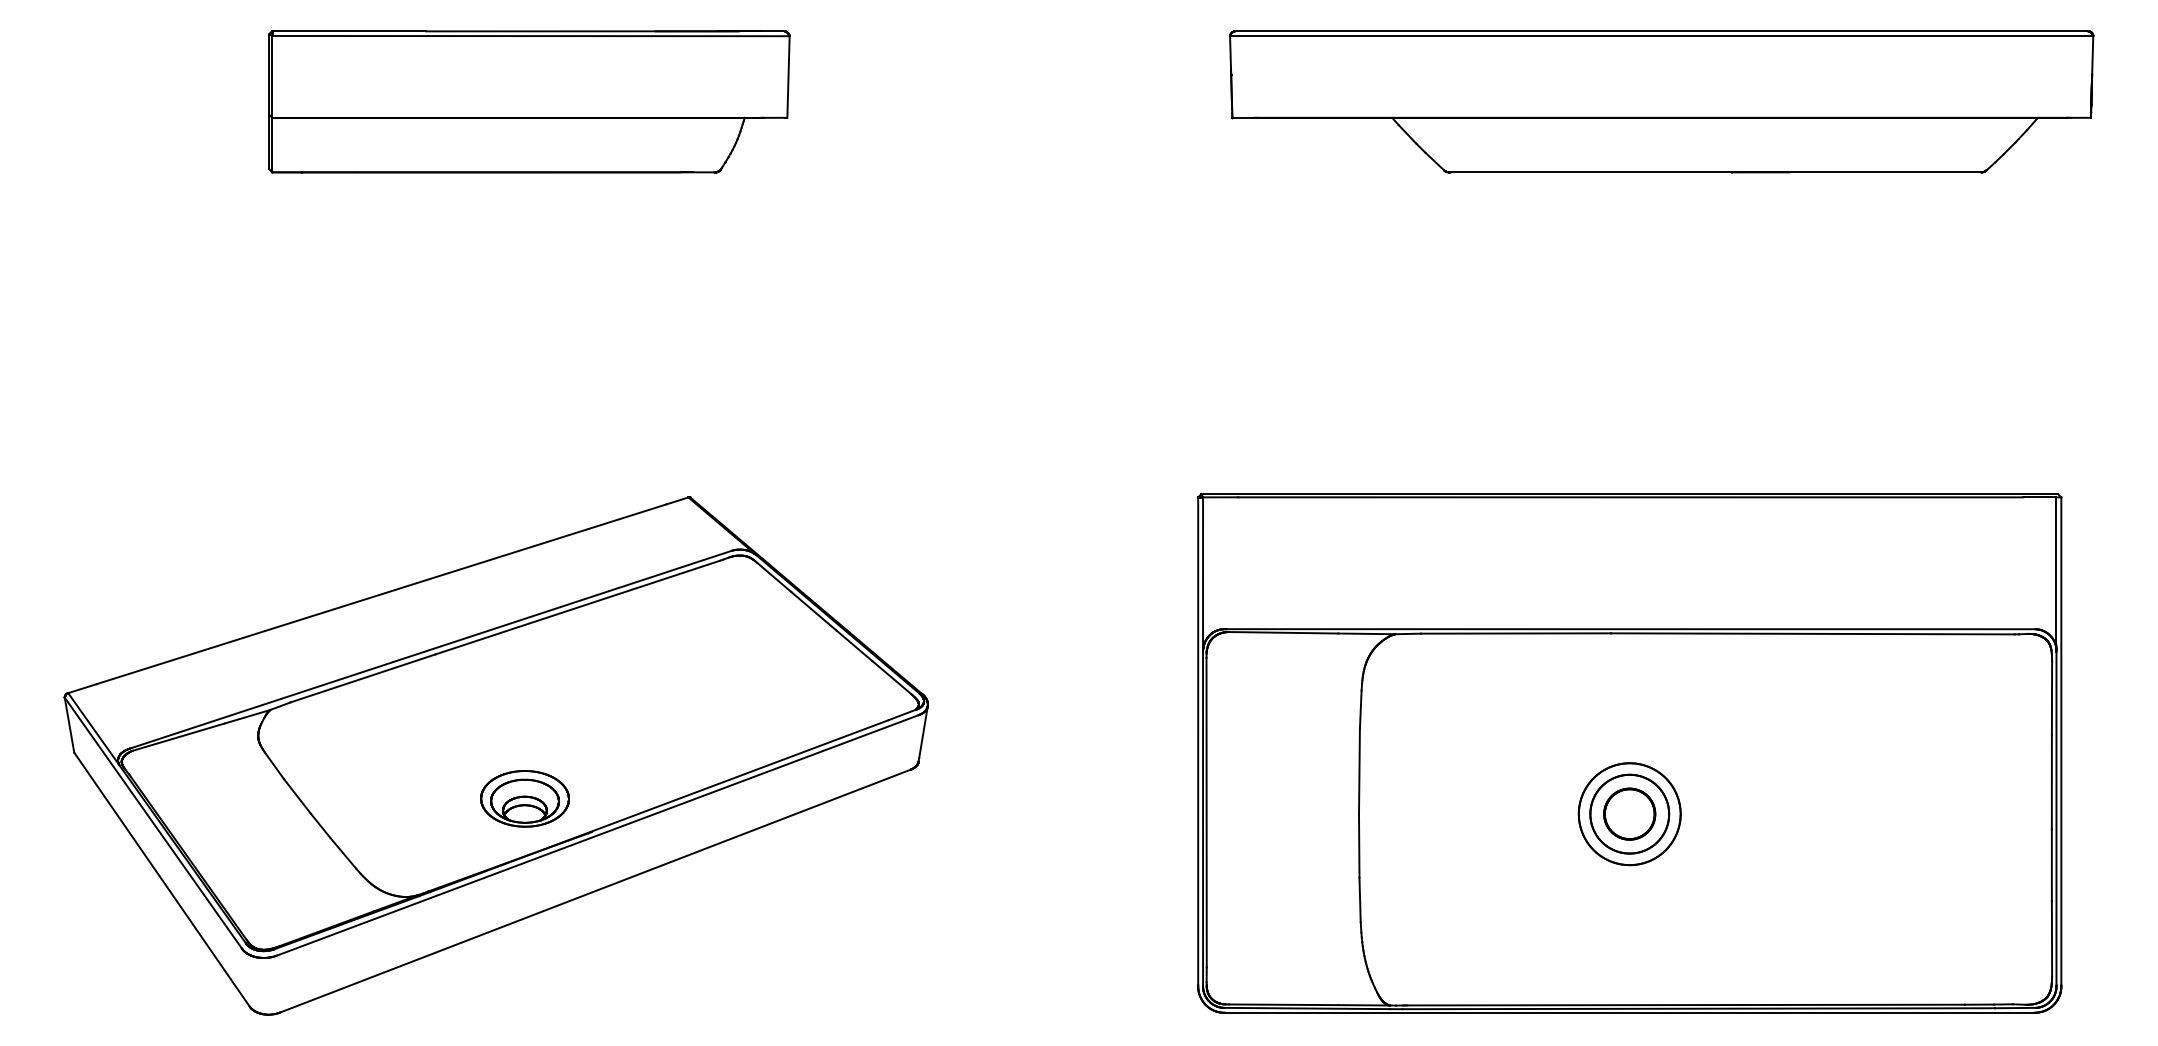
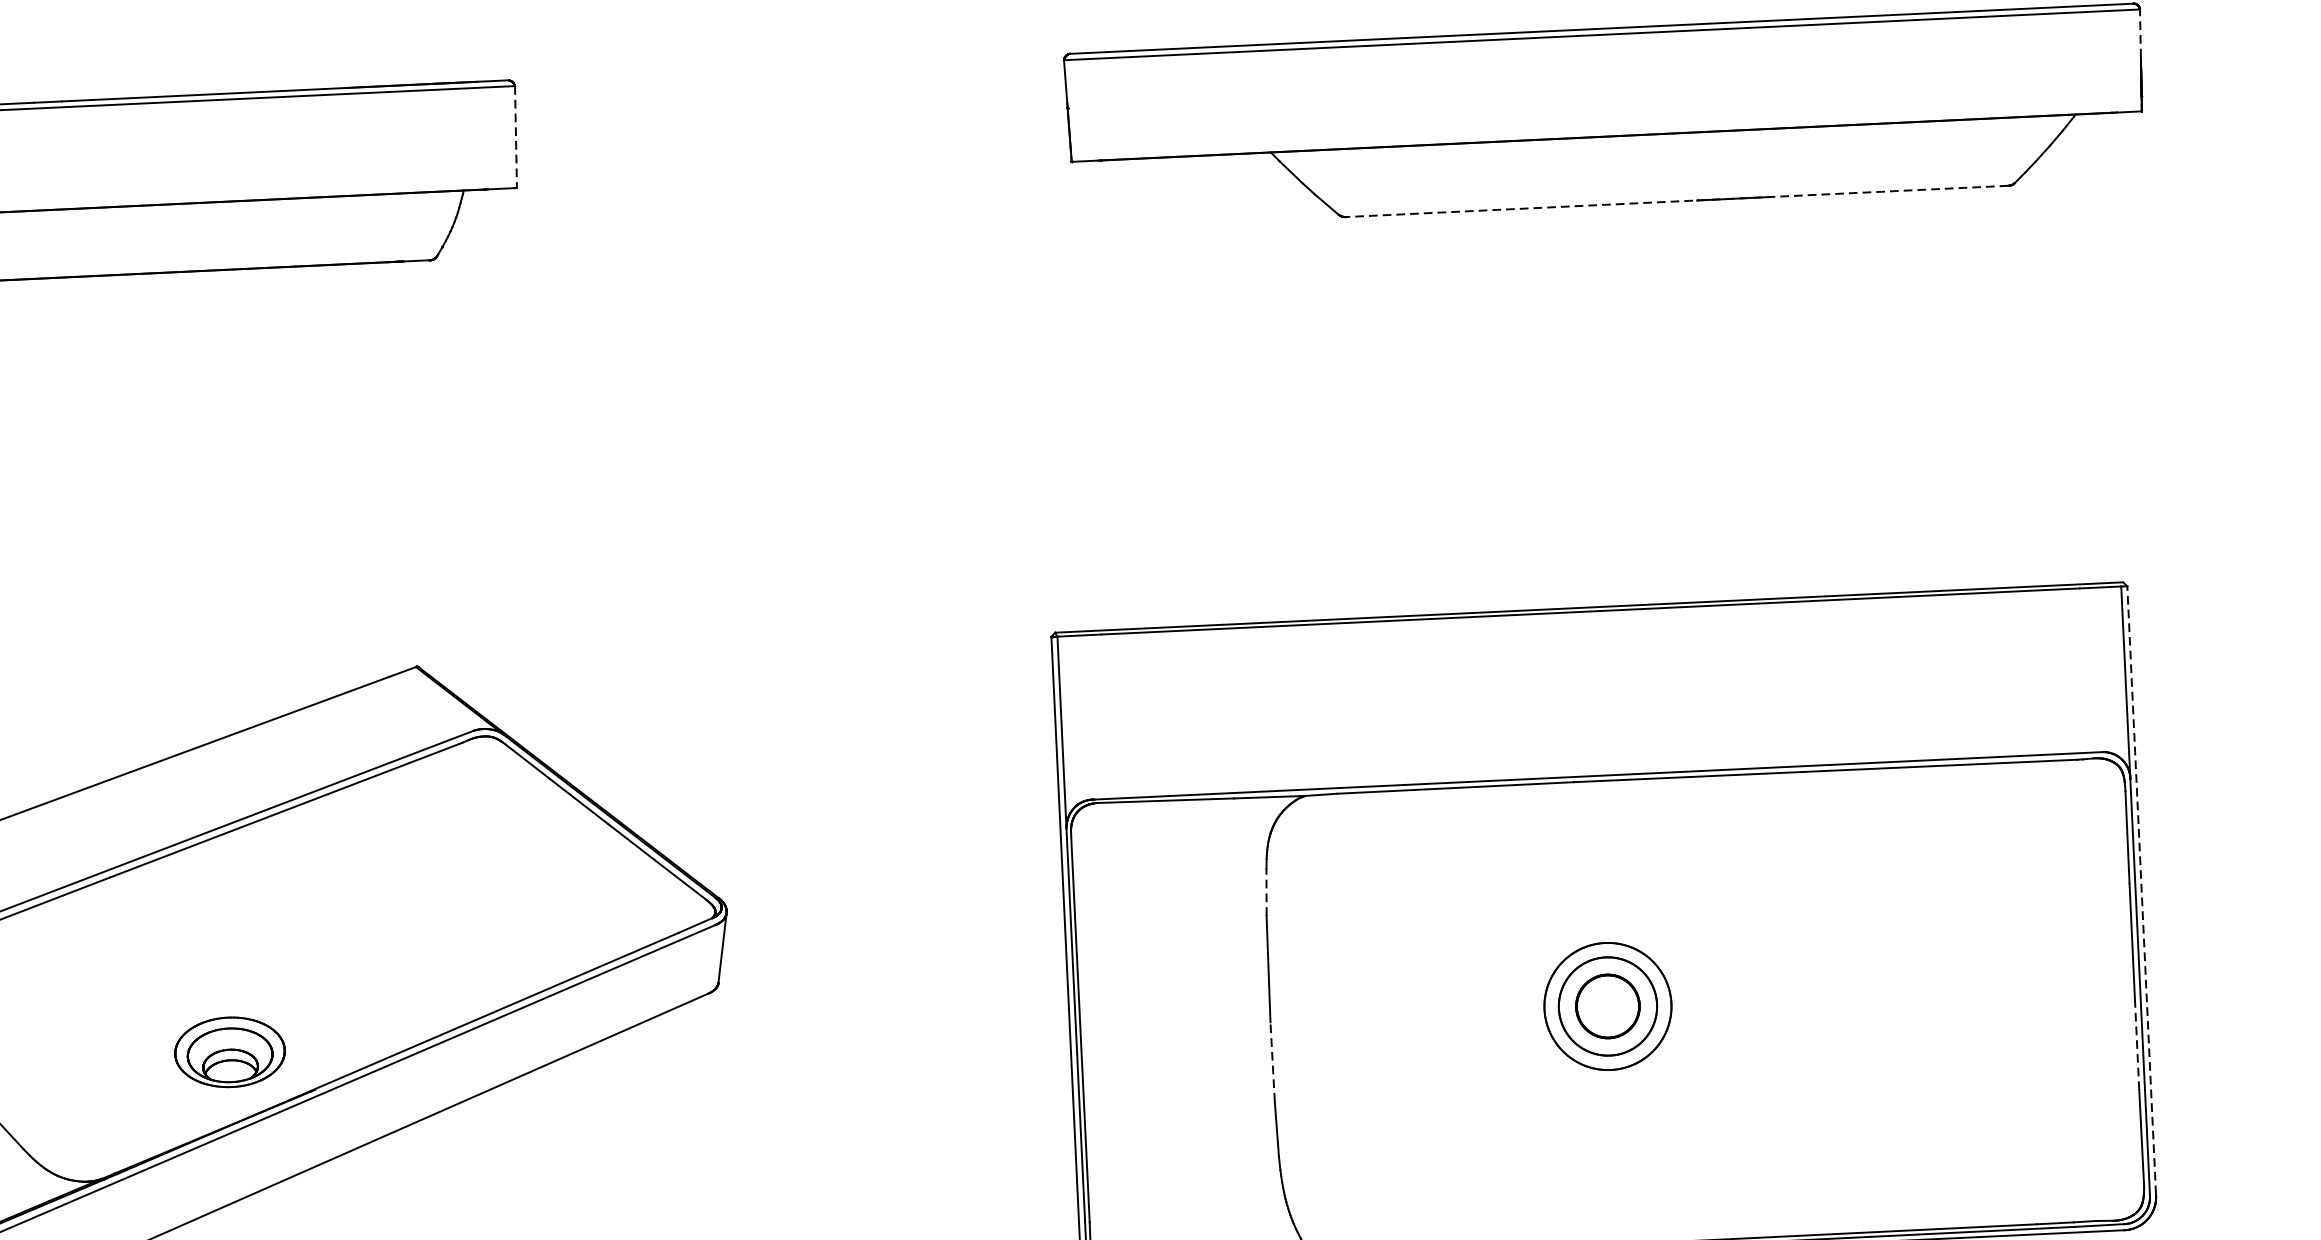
line: (2092, 54) -> (2140, 32), solid -> dashed
line: (788, 77) -> (516, 137), solid -> dashed
line: (1715, 172) -> (1677, 201), solid -> dashed
line: (1360, 709) -> (1266, 891), solid -> dashed
line: (2061, 741) -> (2141, 890), solid -> dashed
line: (1359, 845) -> (1272, 1061), solid -> dashed
line: (2051, 865) -> (2136, 1045), solid -> dashed

